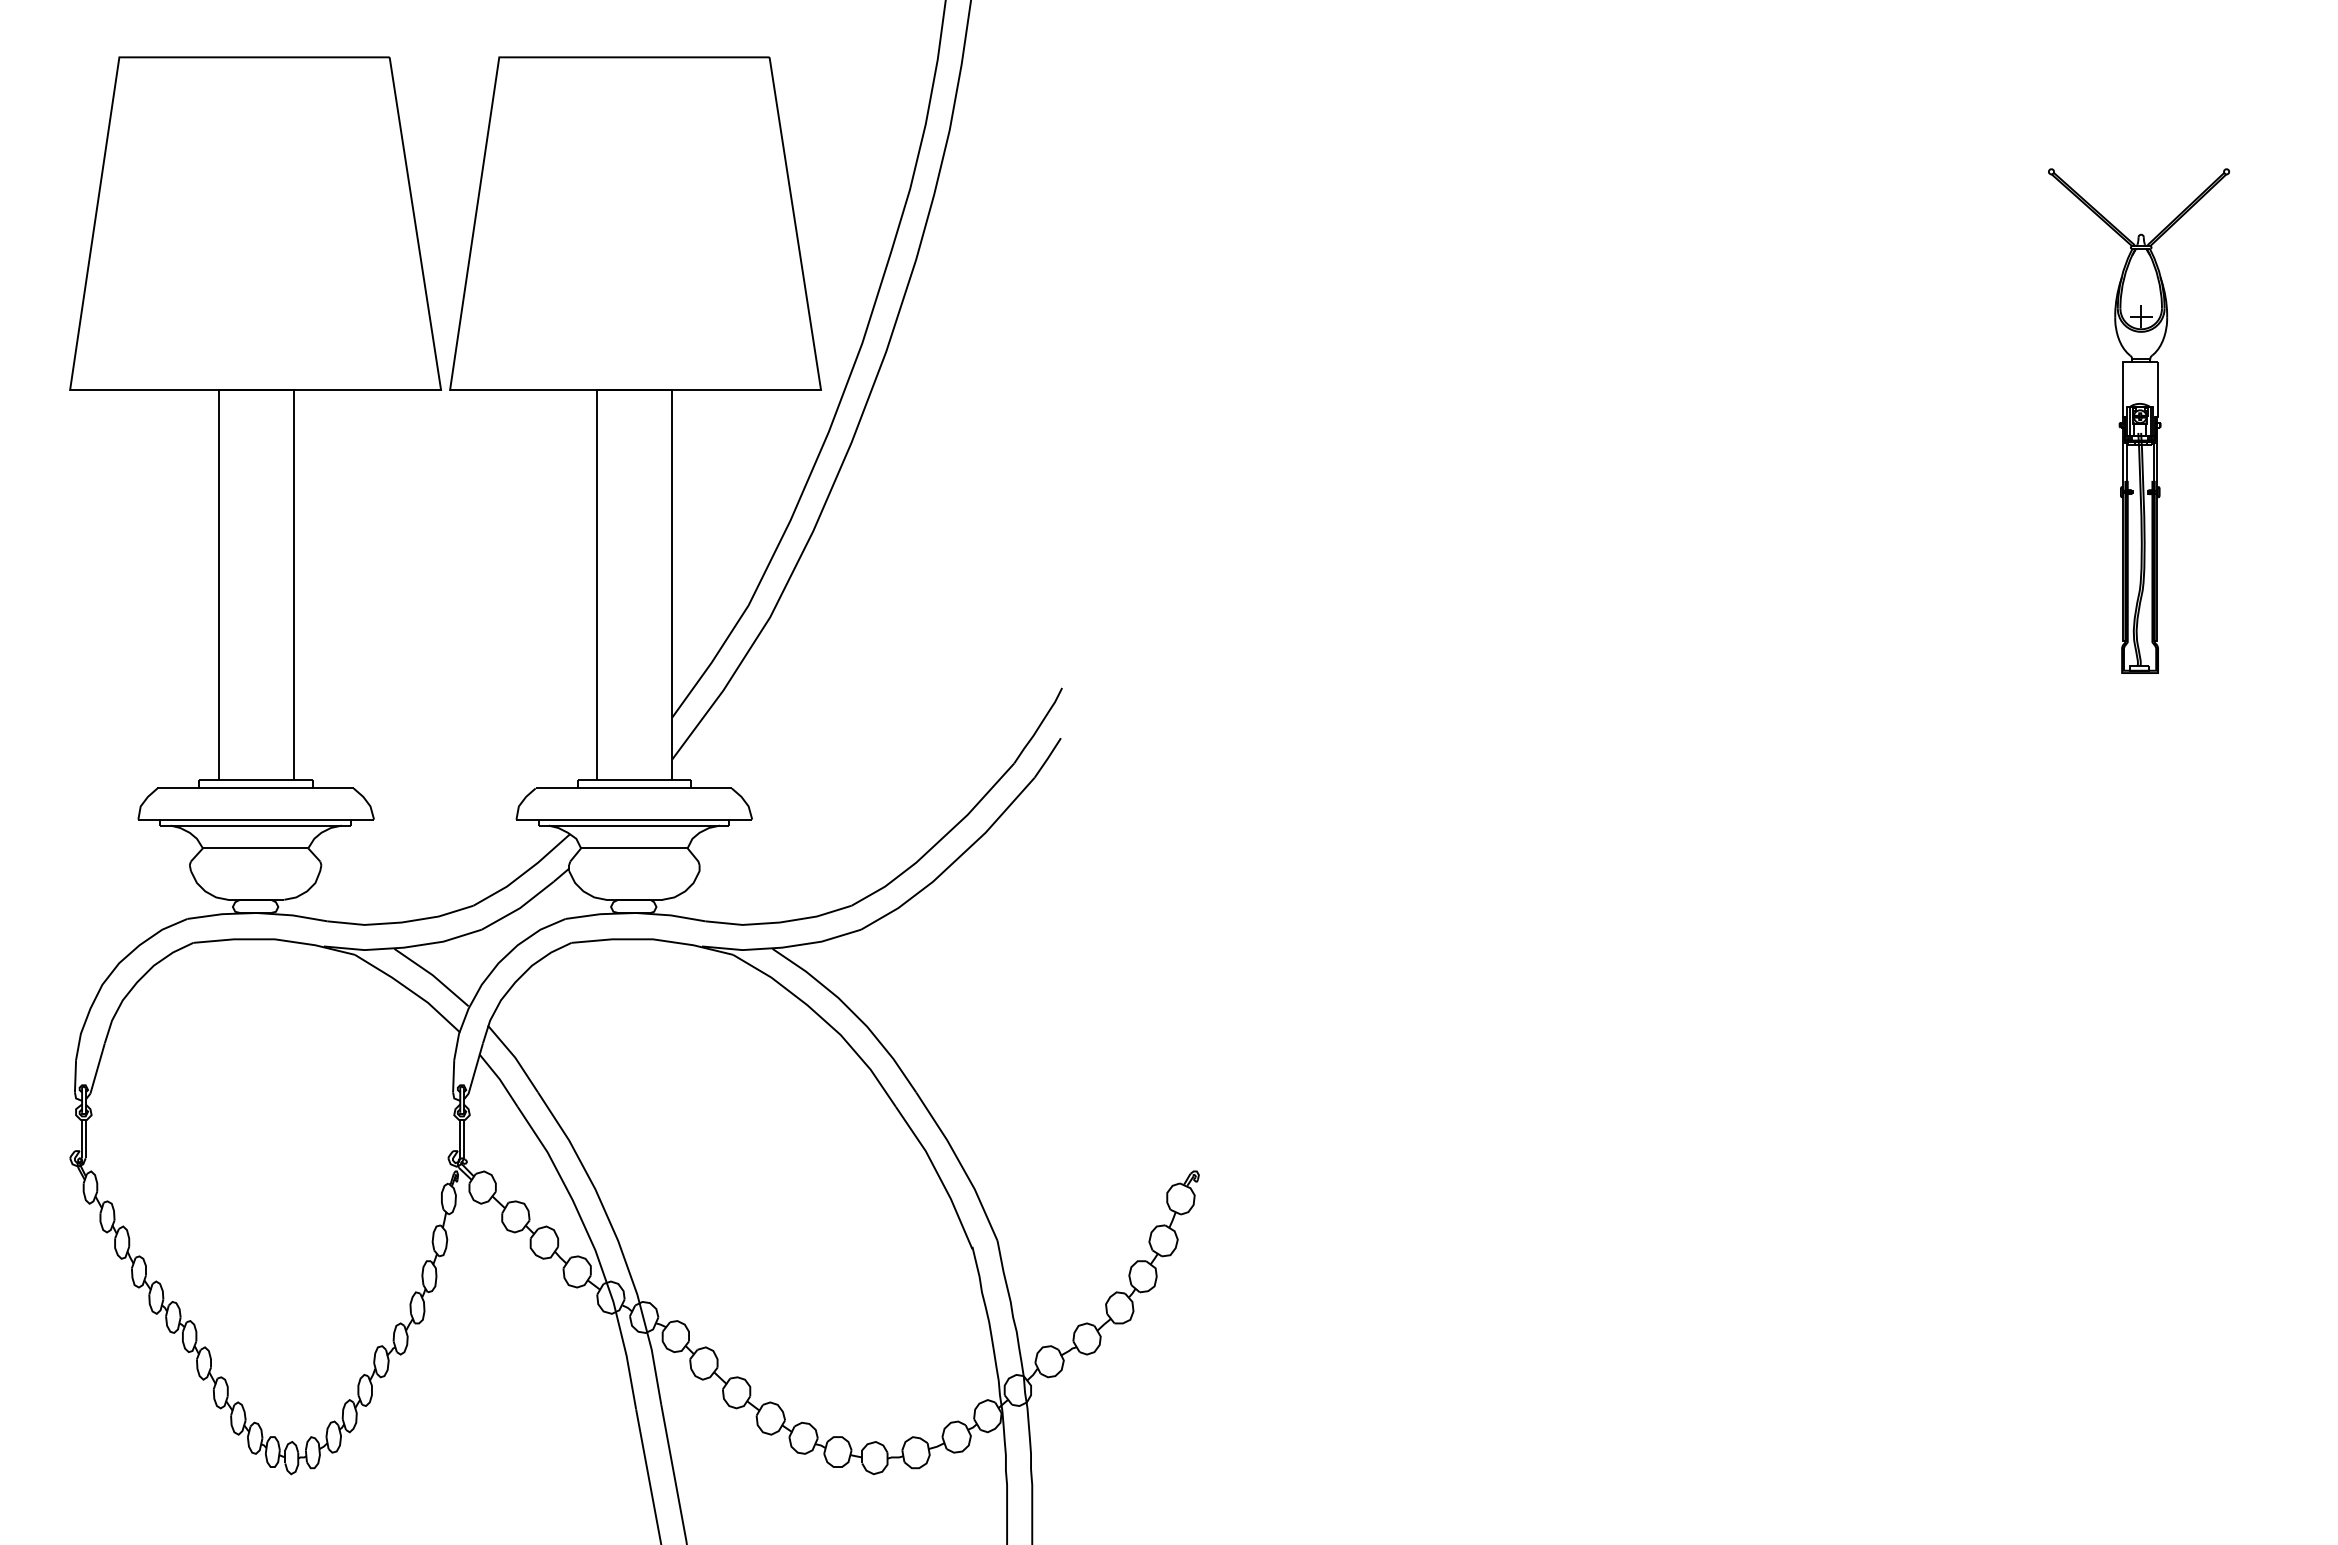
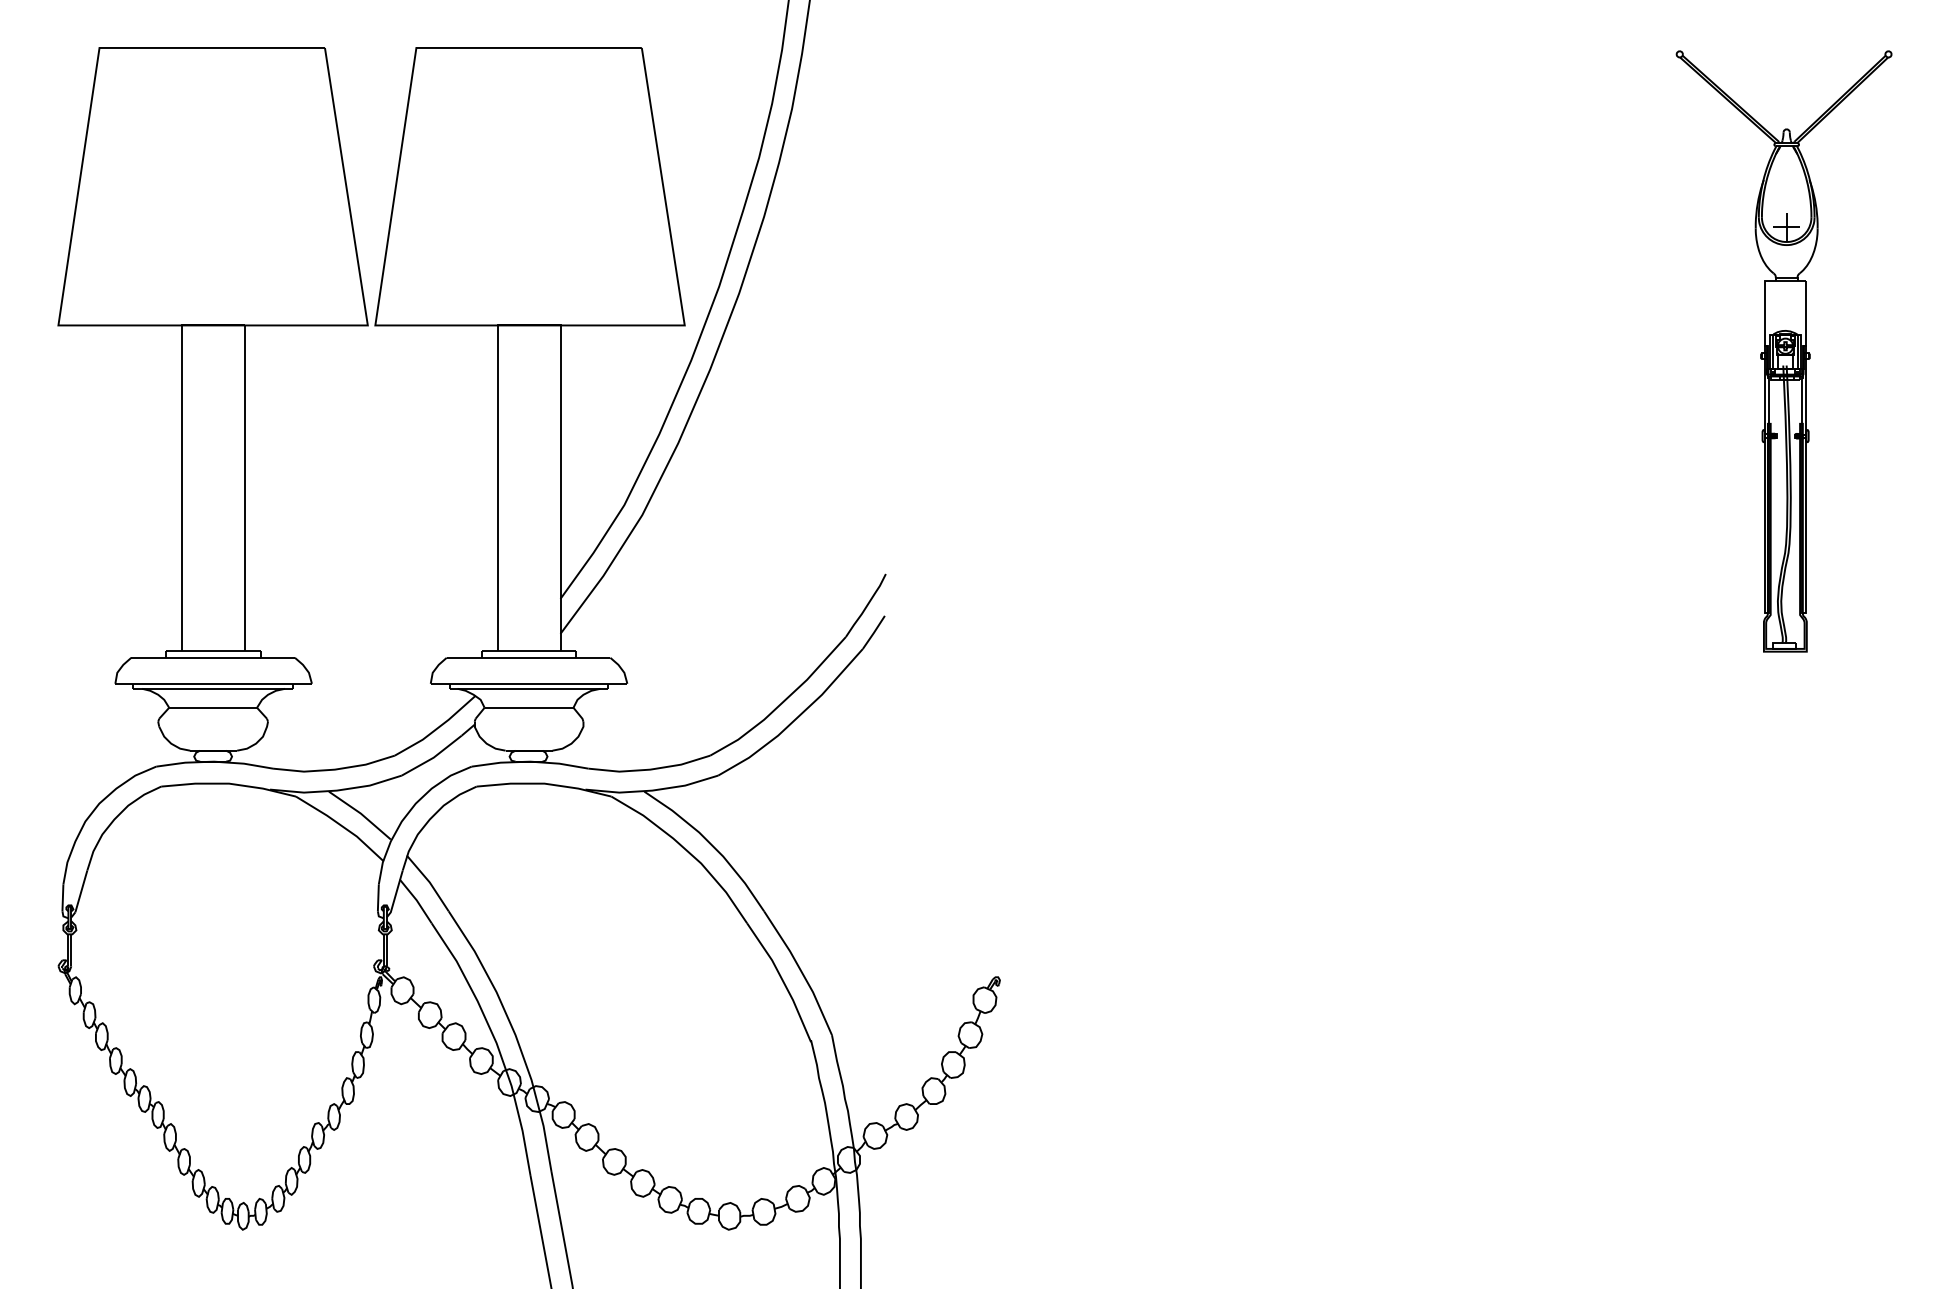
part: (2138, 420) -> (1783, 350), size x1.43

